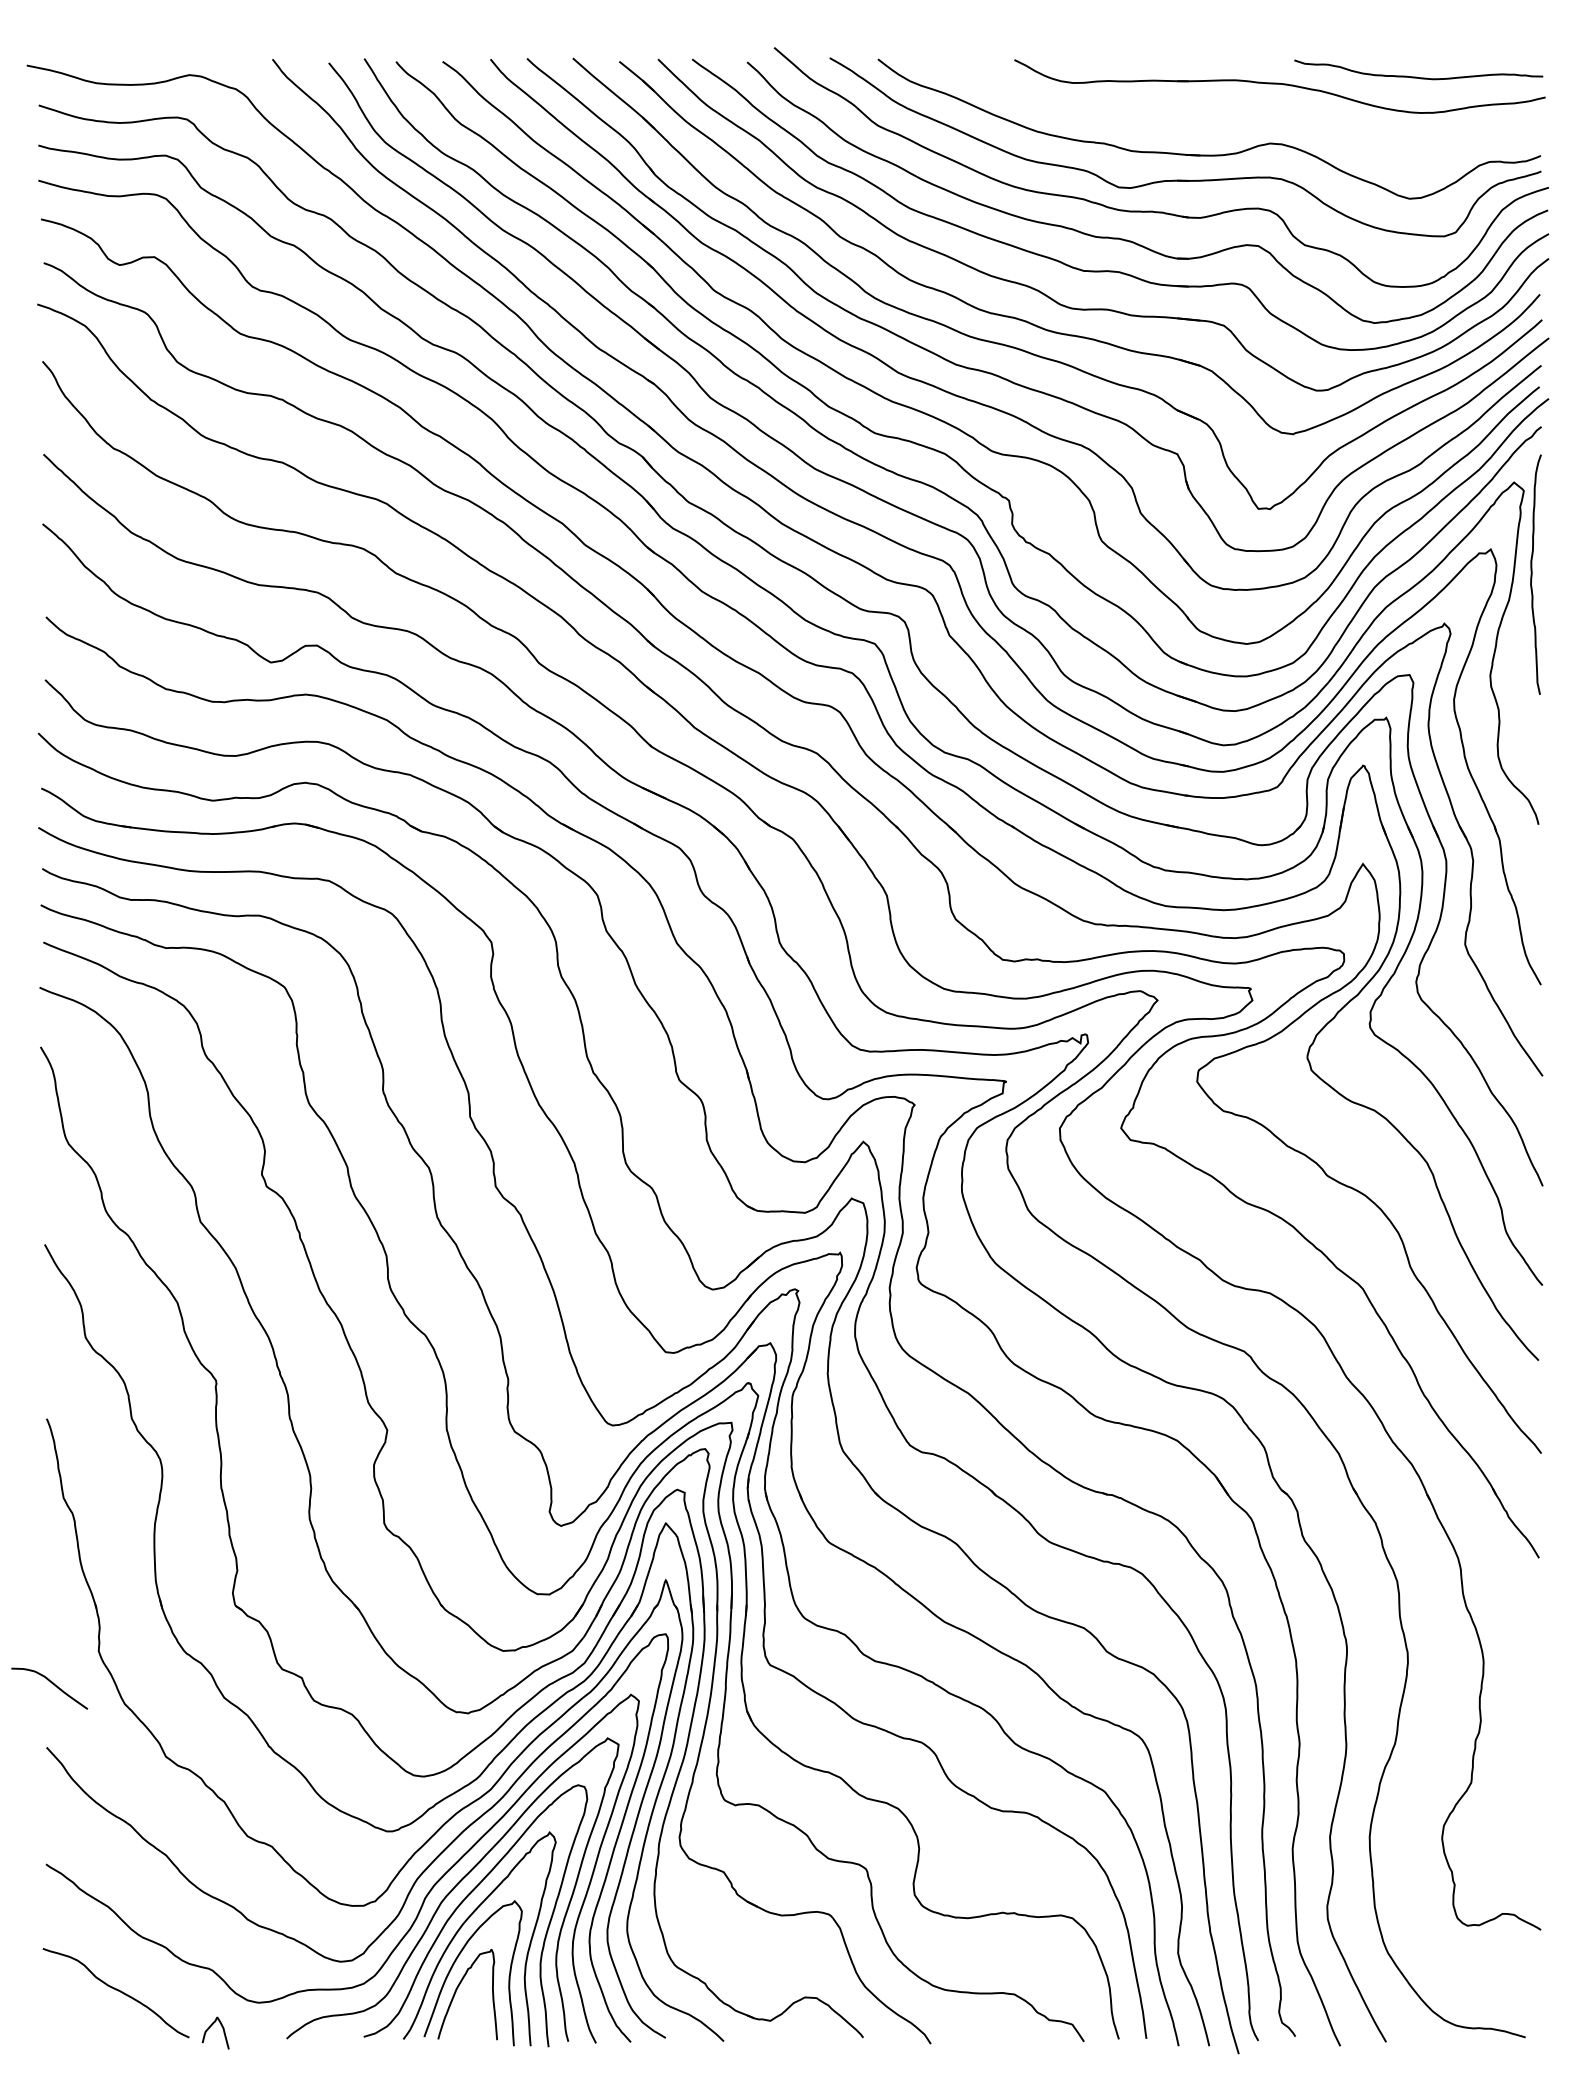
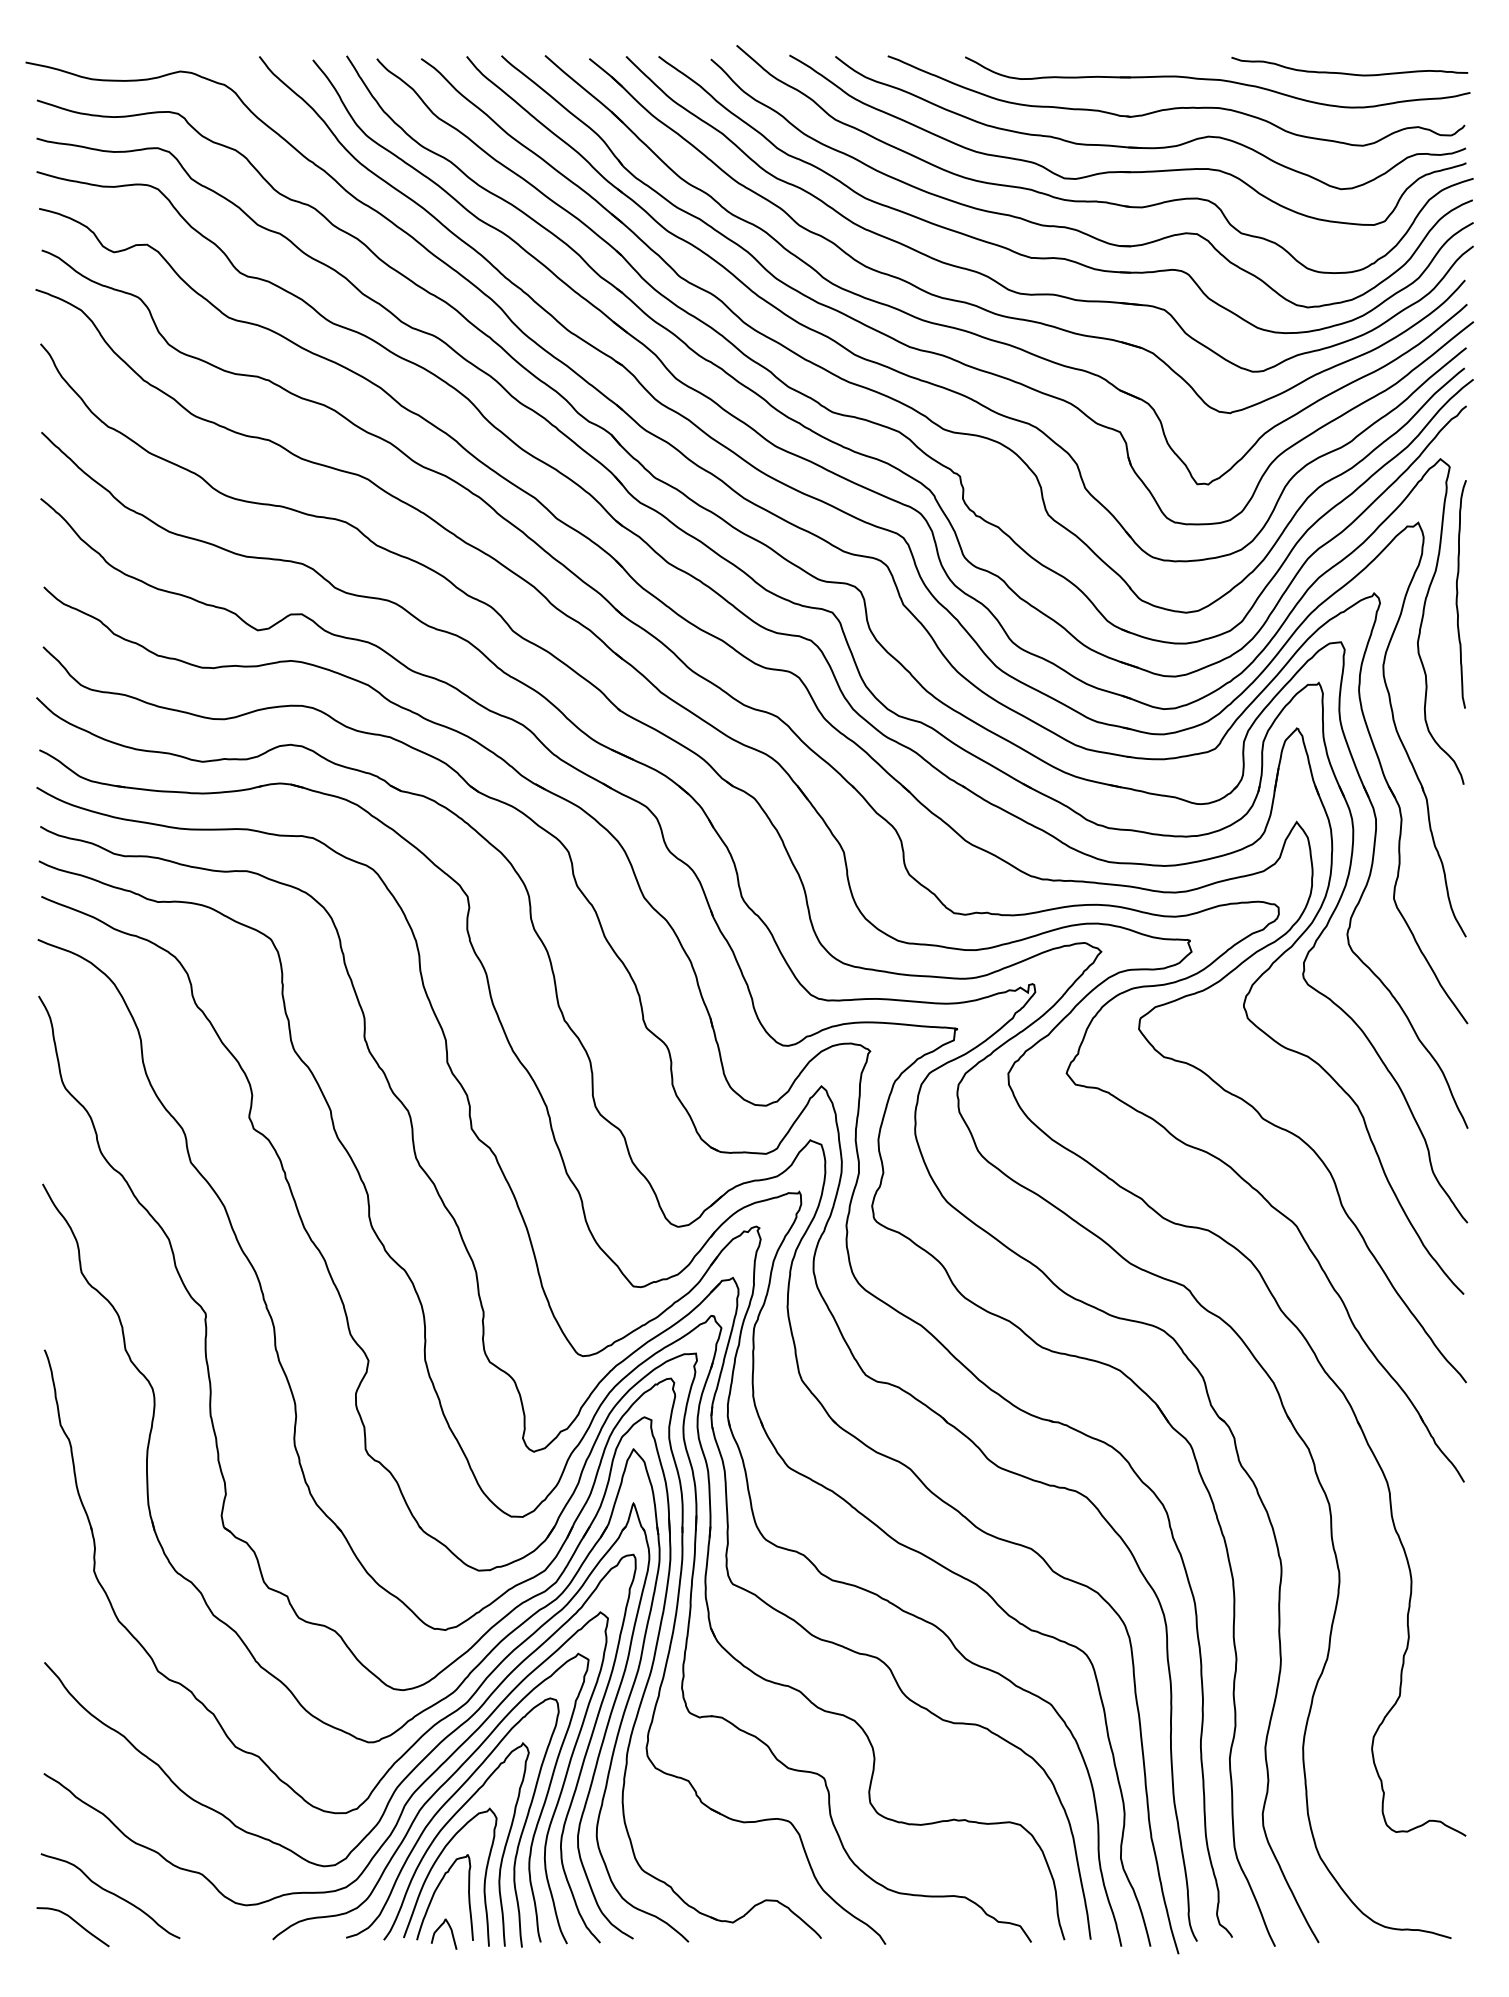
part: (1236, 112) -> (1176, 107), added
curve: (1532, 574) -> (1457, 594), moved
curve: (52, 1684) -> (75, 1923), moved
curve: (210, 2027) -> (439, 1928), moved

